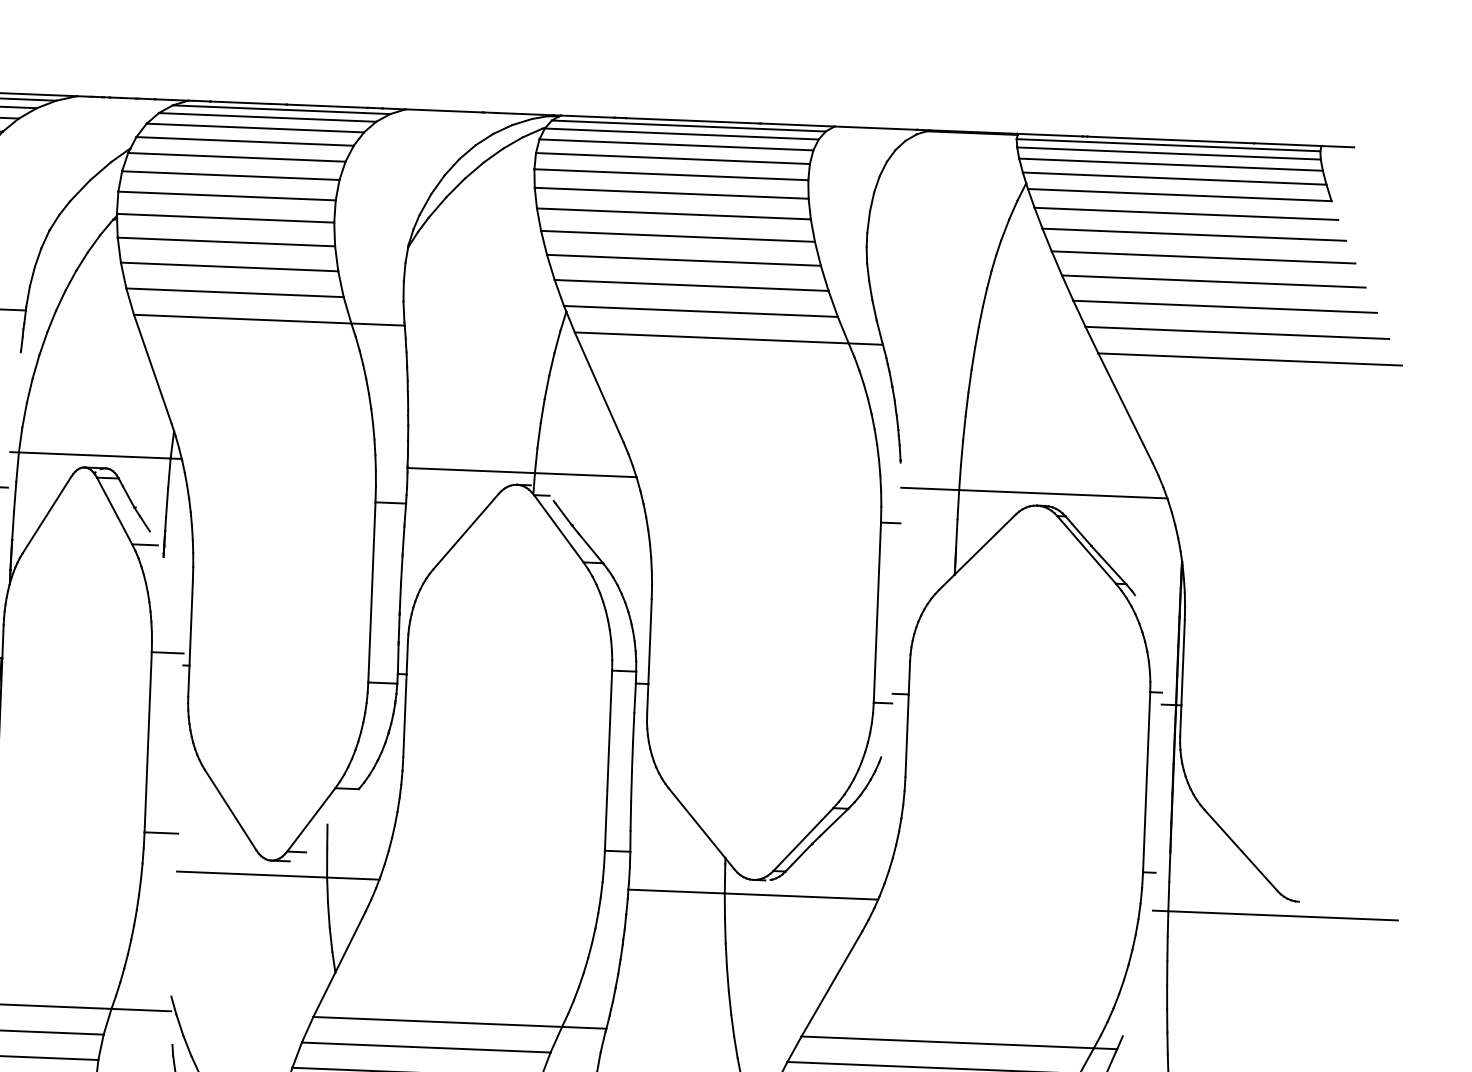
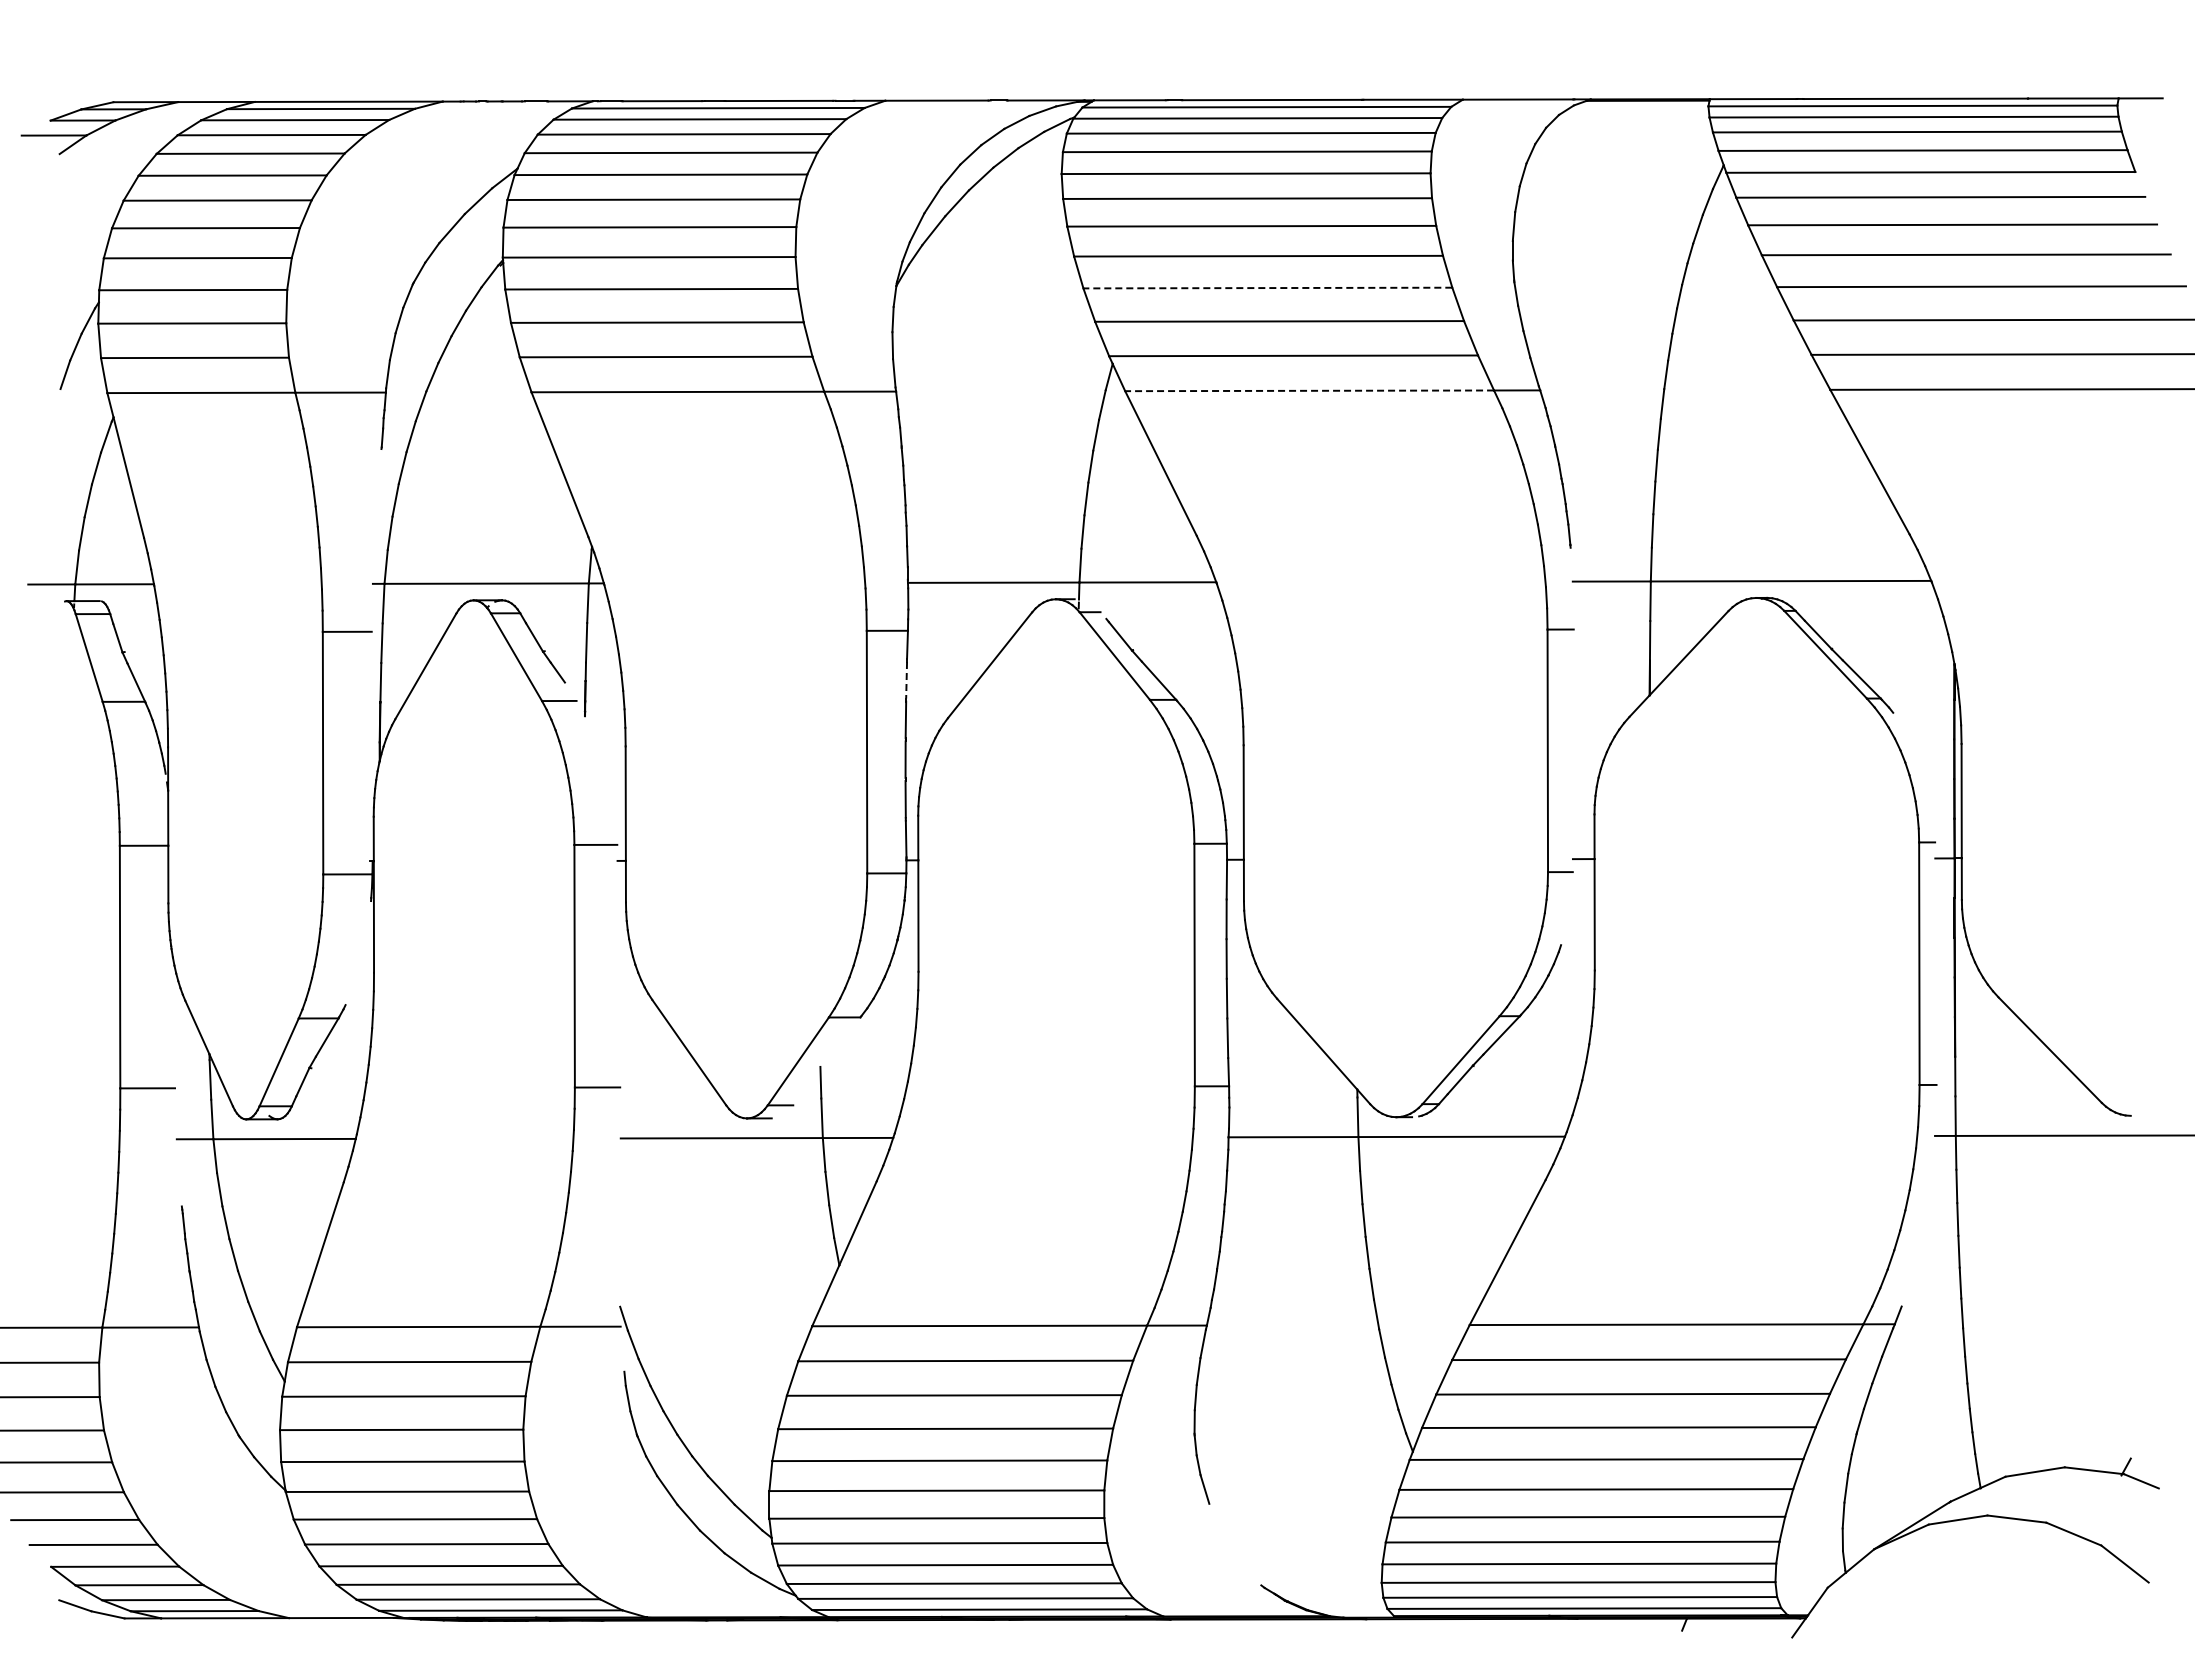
line: (683, 260) -> (1267, 288), solid -> dashed
line: (711, 337) -> (1309, 390), solid -> dashed
line: (403, 540) -> (906, 680), solid -> dashed

